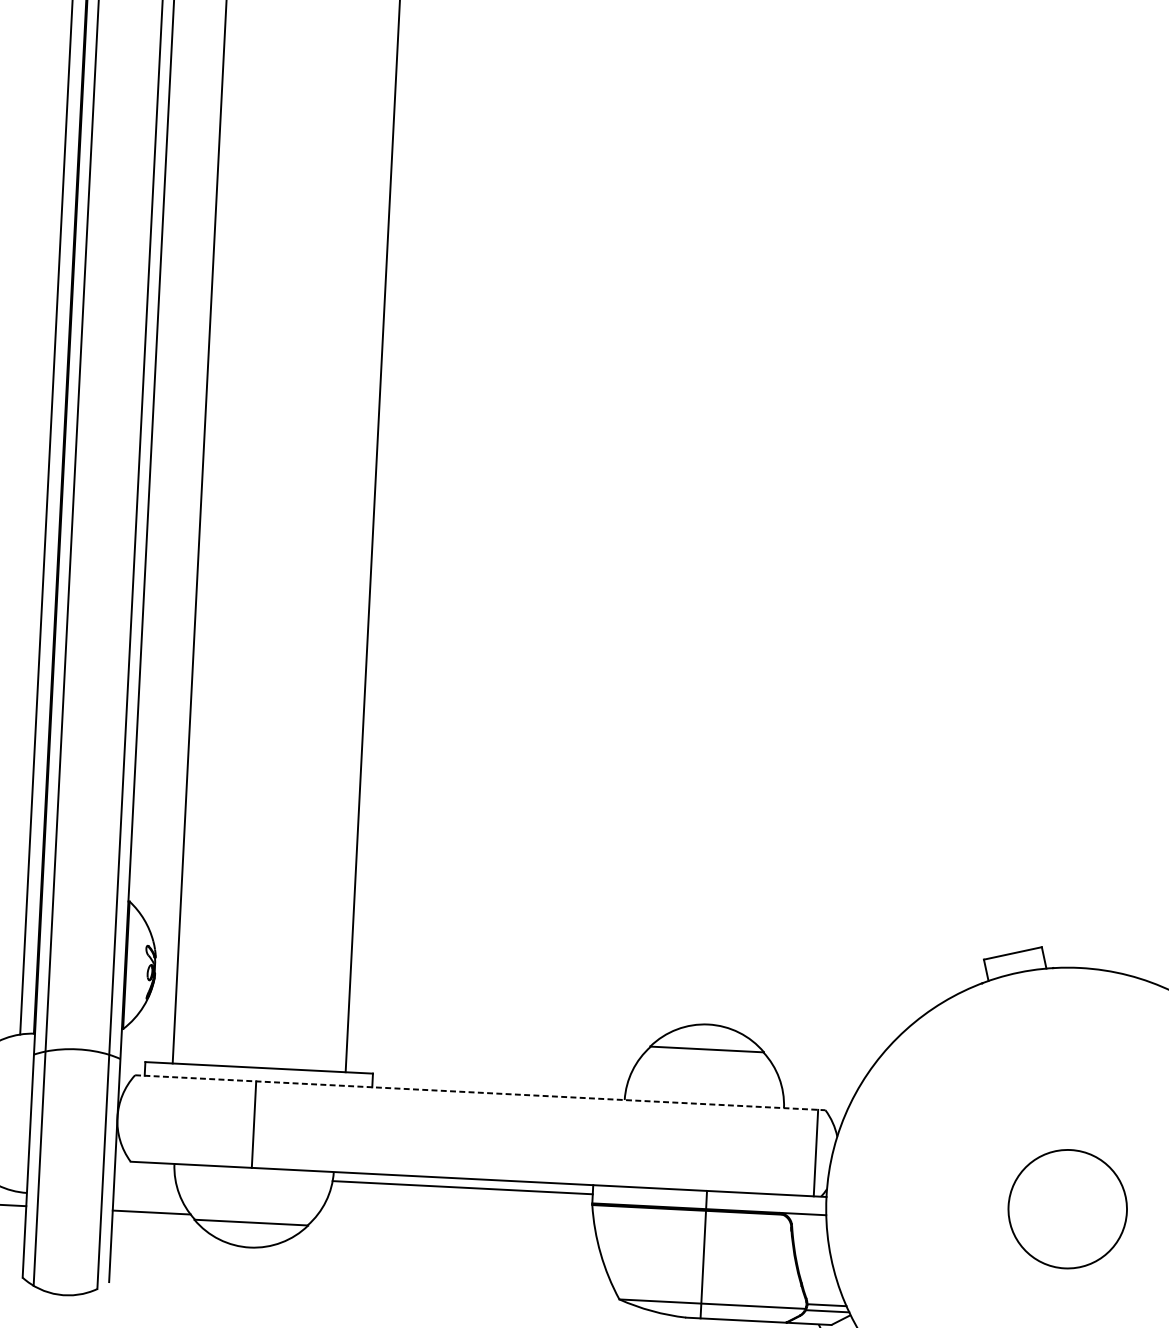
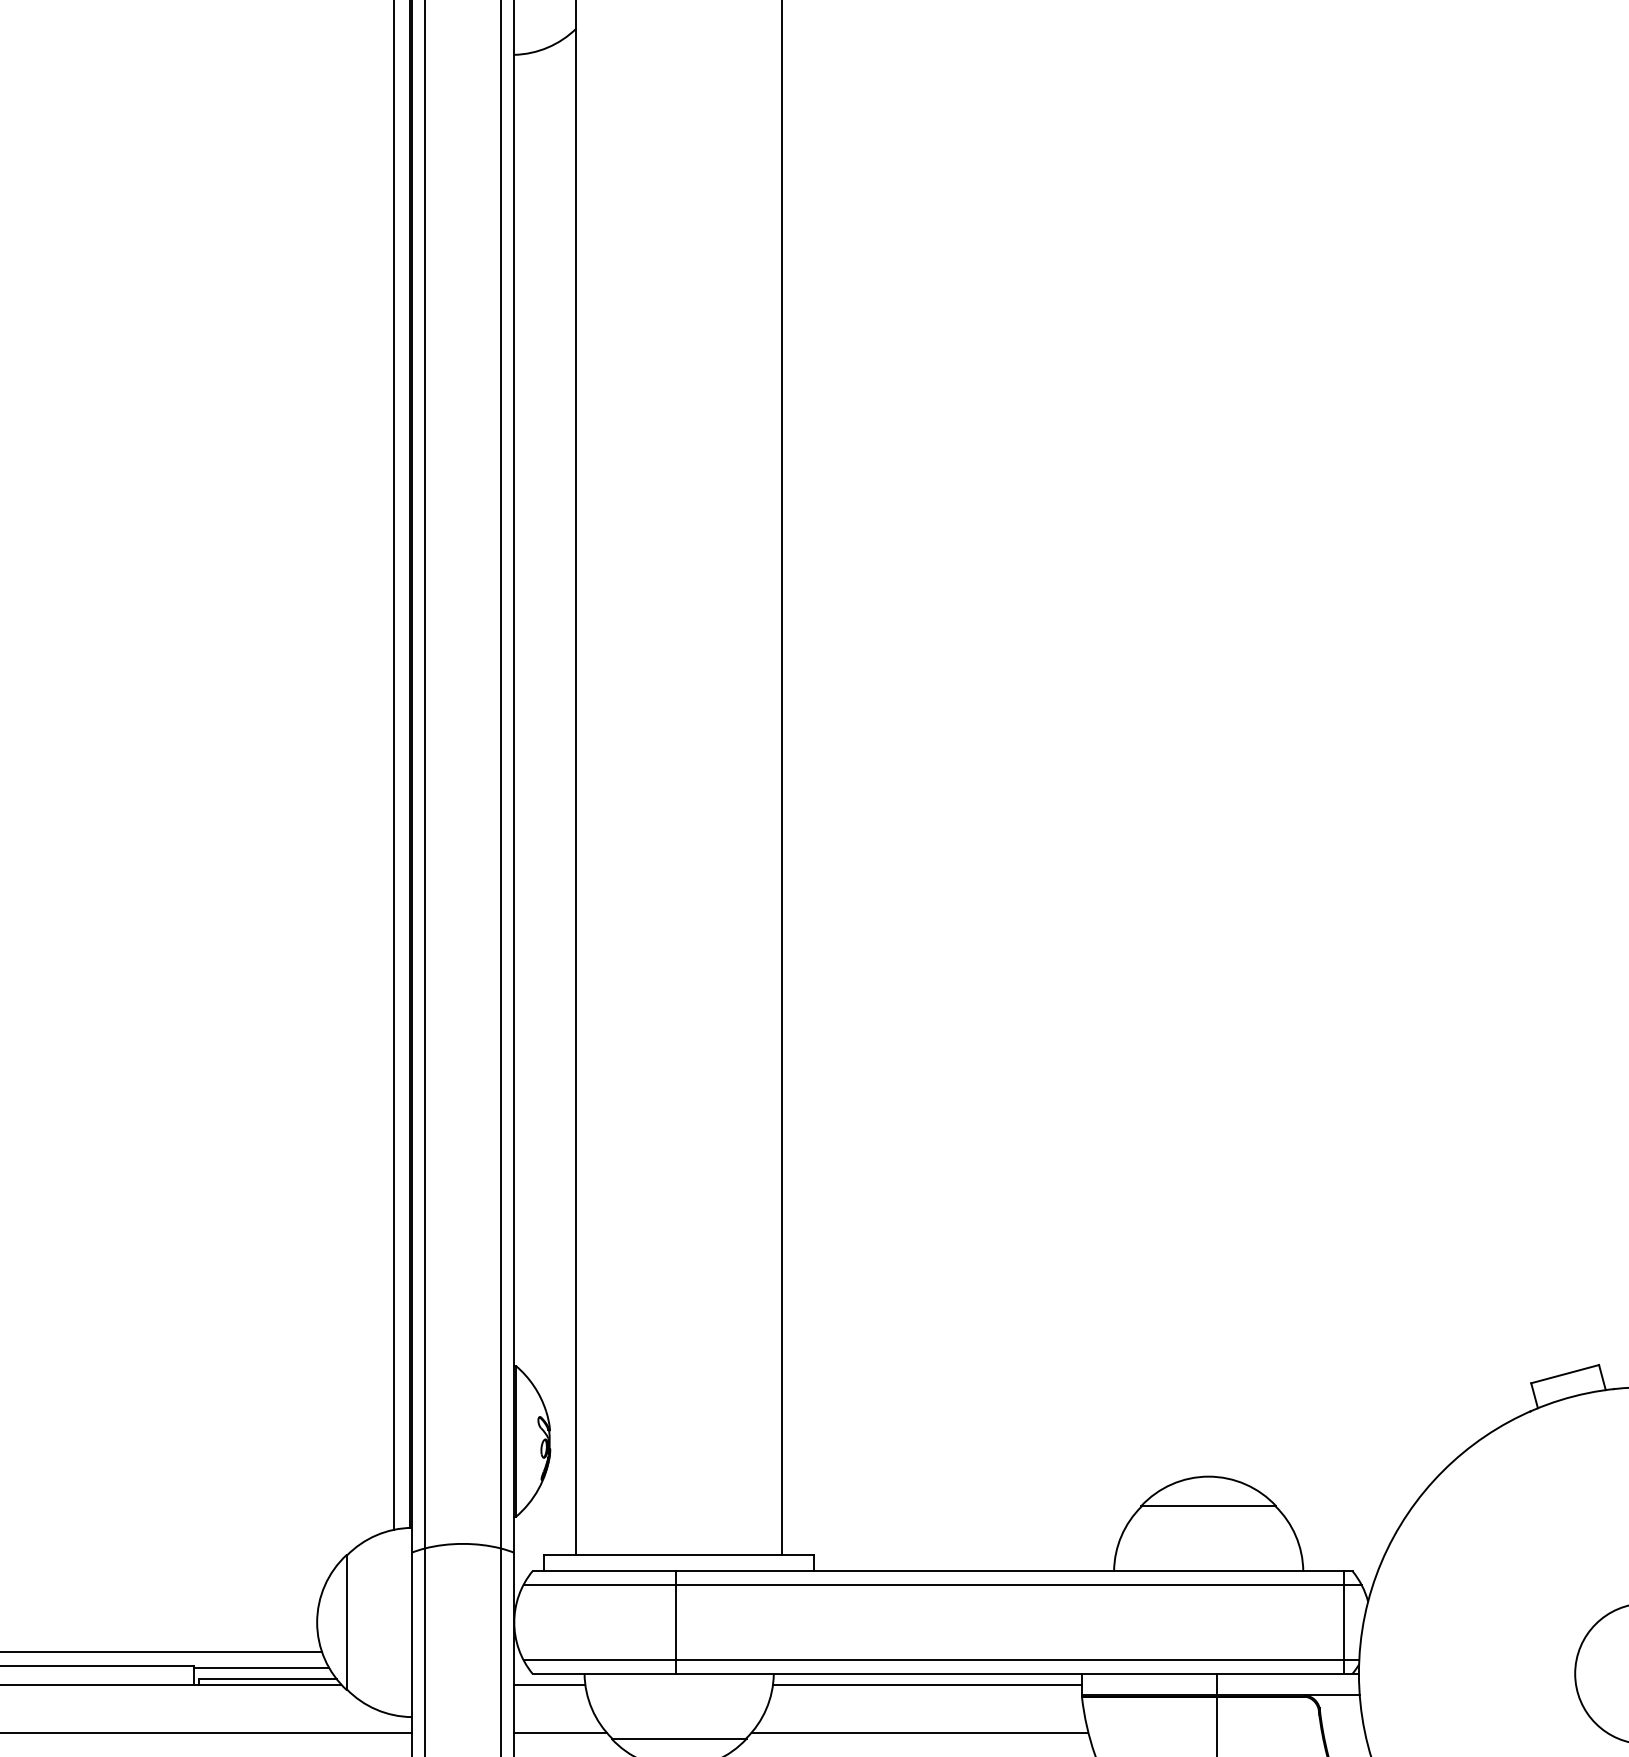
line: (480, 1093) -> (942, 1571), dashed -> solid
line: (479, 1103) -> (942, 1584), added
line: (475, 1167) -> (941, 1660), added
line: (144, 1171) -> (549, 1684), added
line: (453, 1227) -> (919, 1732), added

